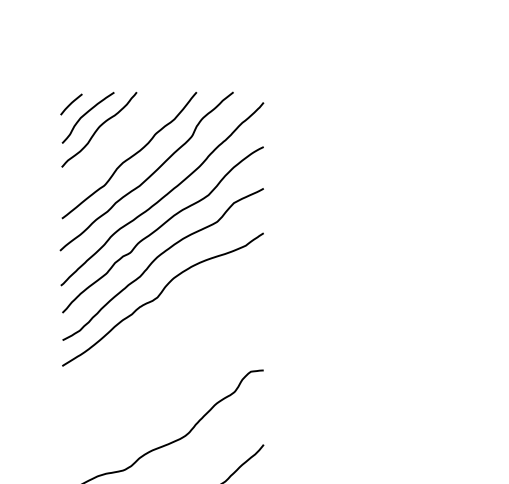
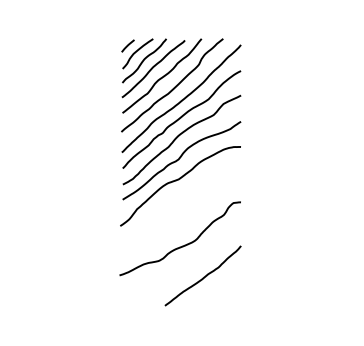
curve: (114, 142) -> (153, 68), added
curve: (157, 333) -> (178, 180), added

